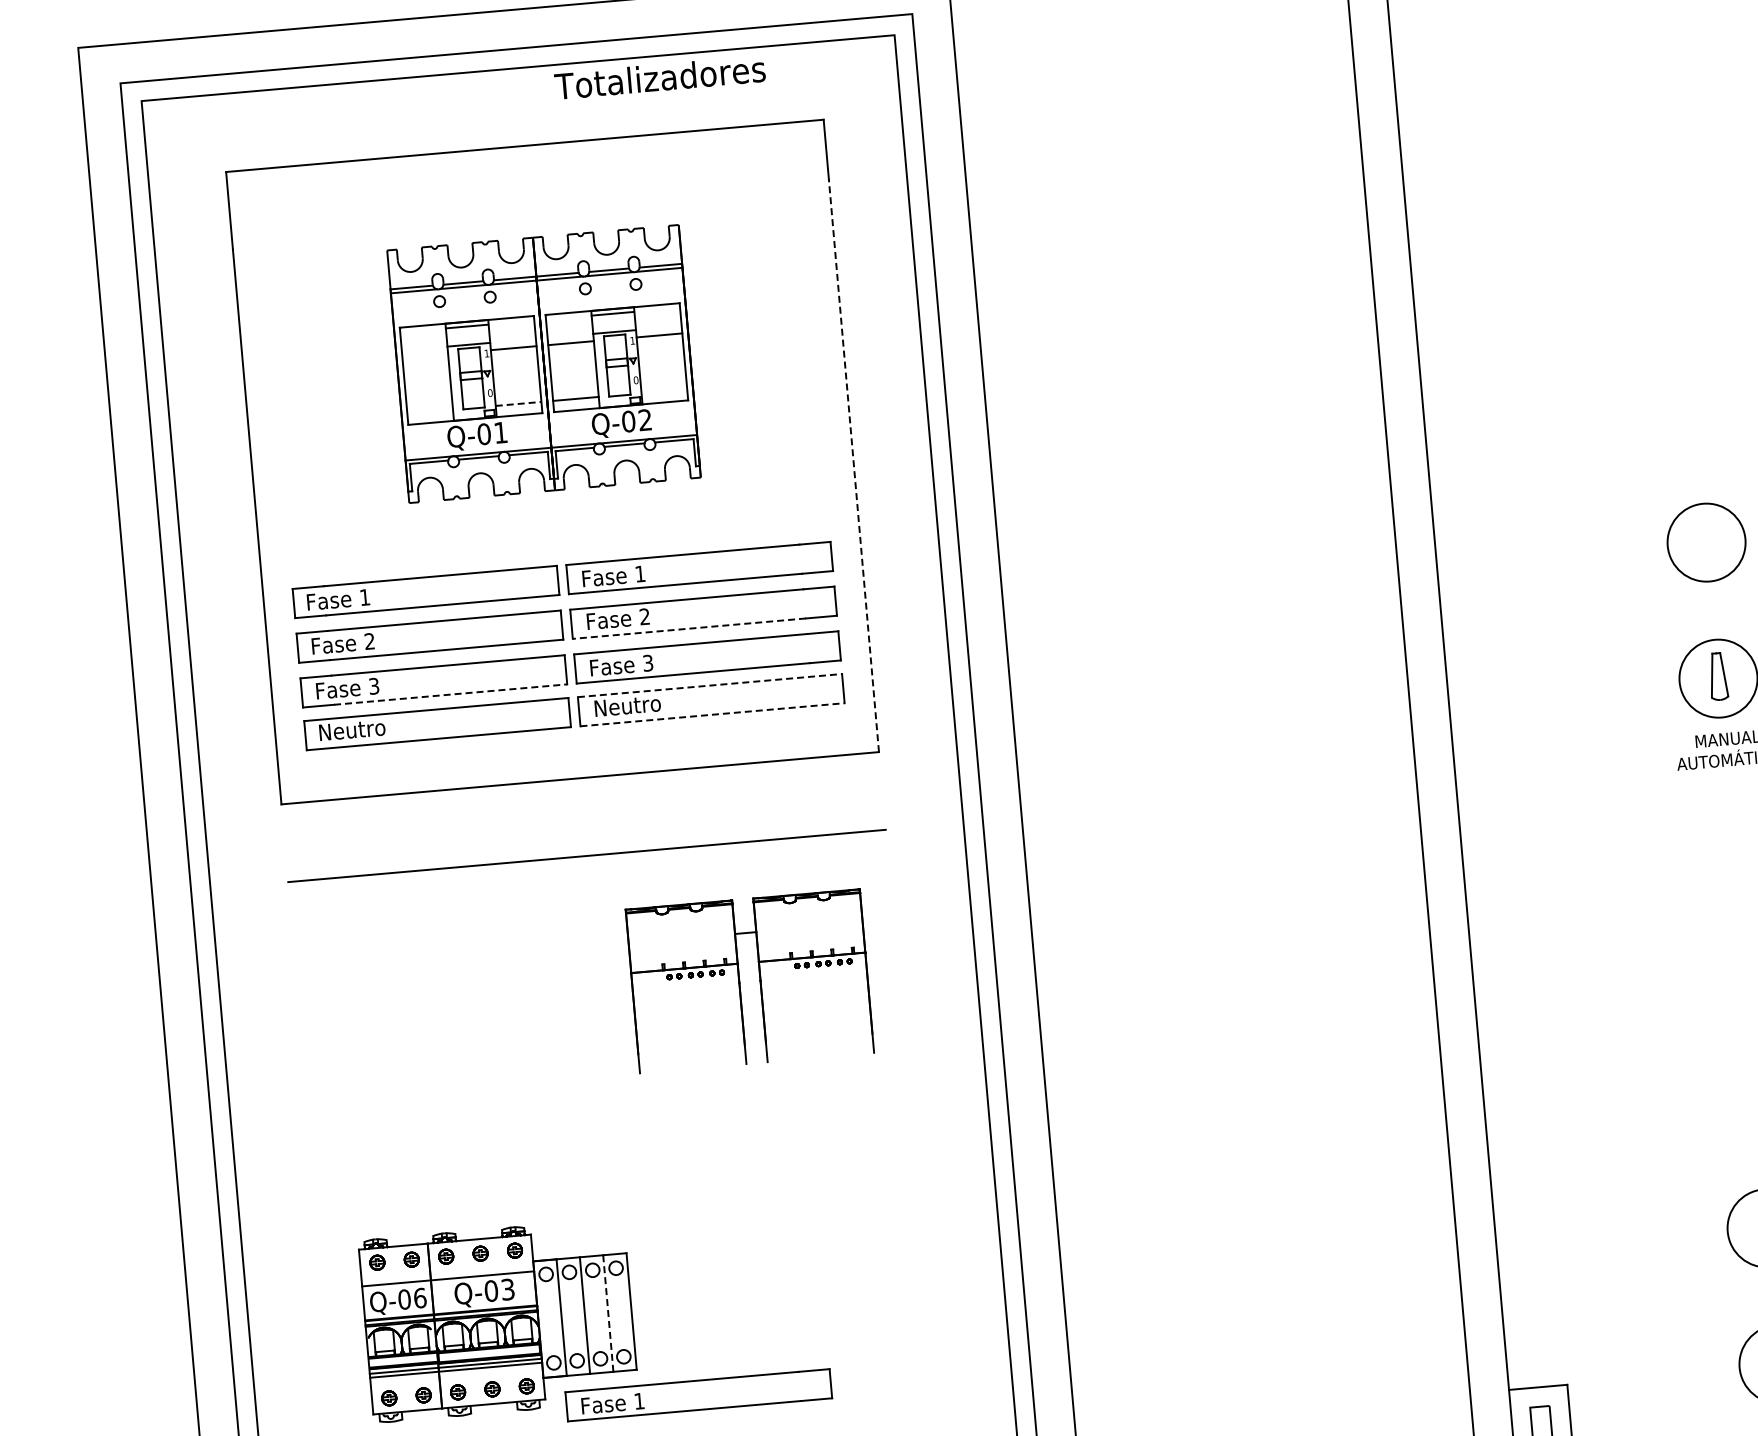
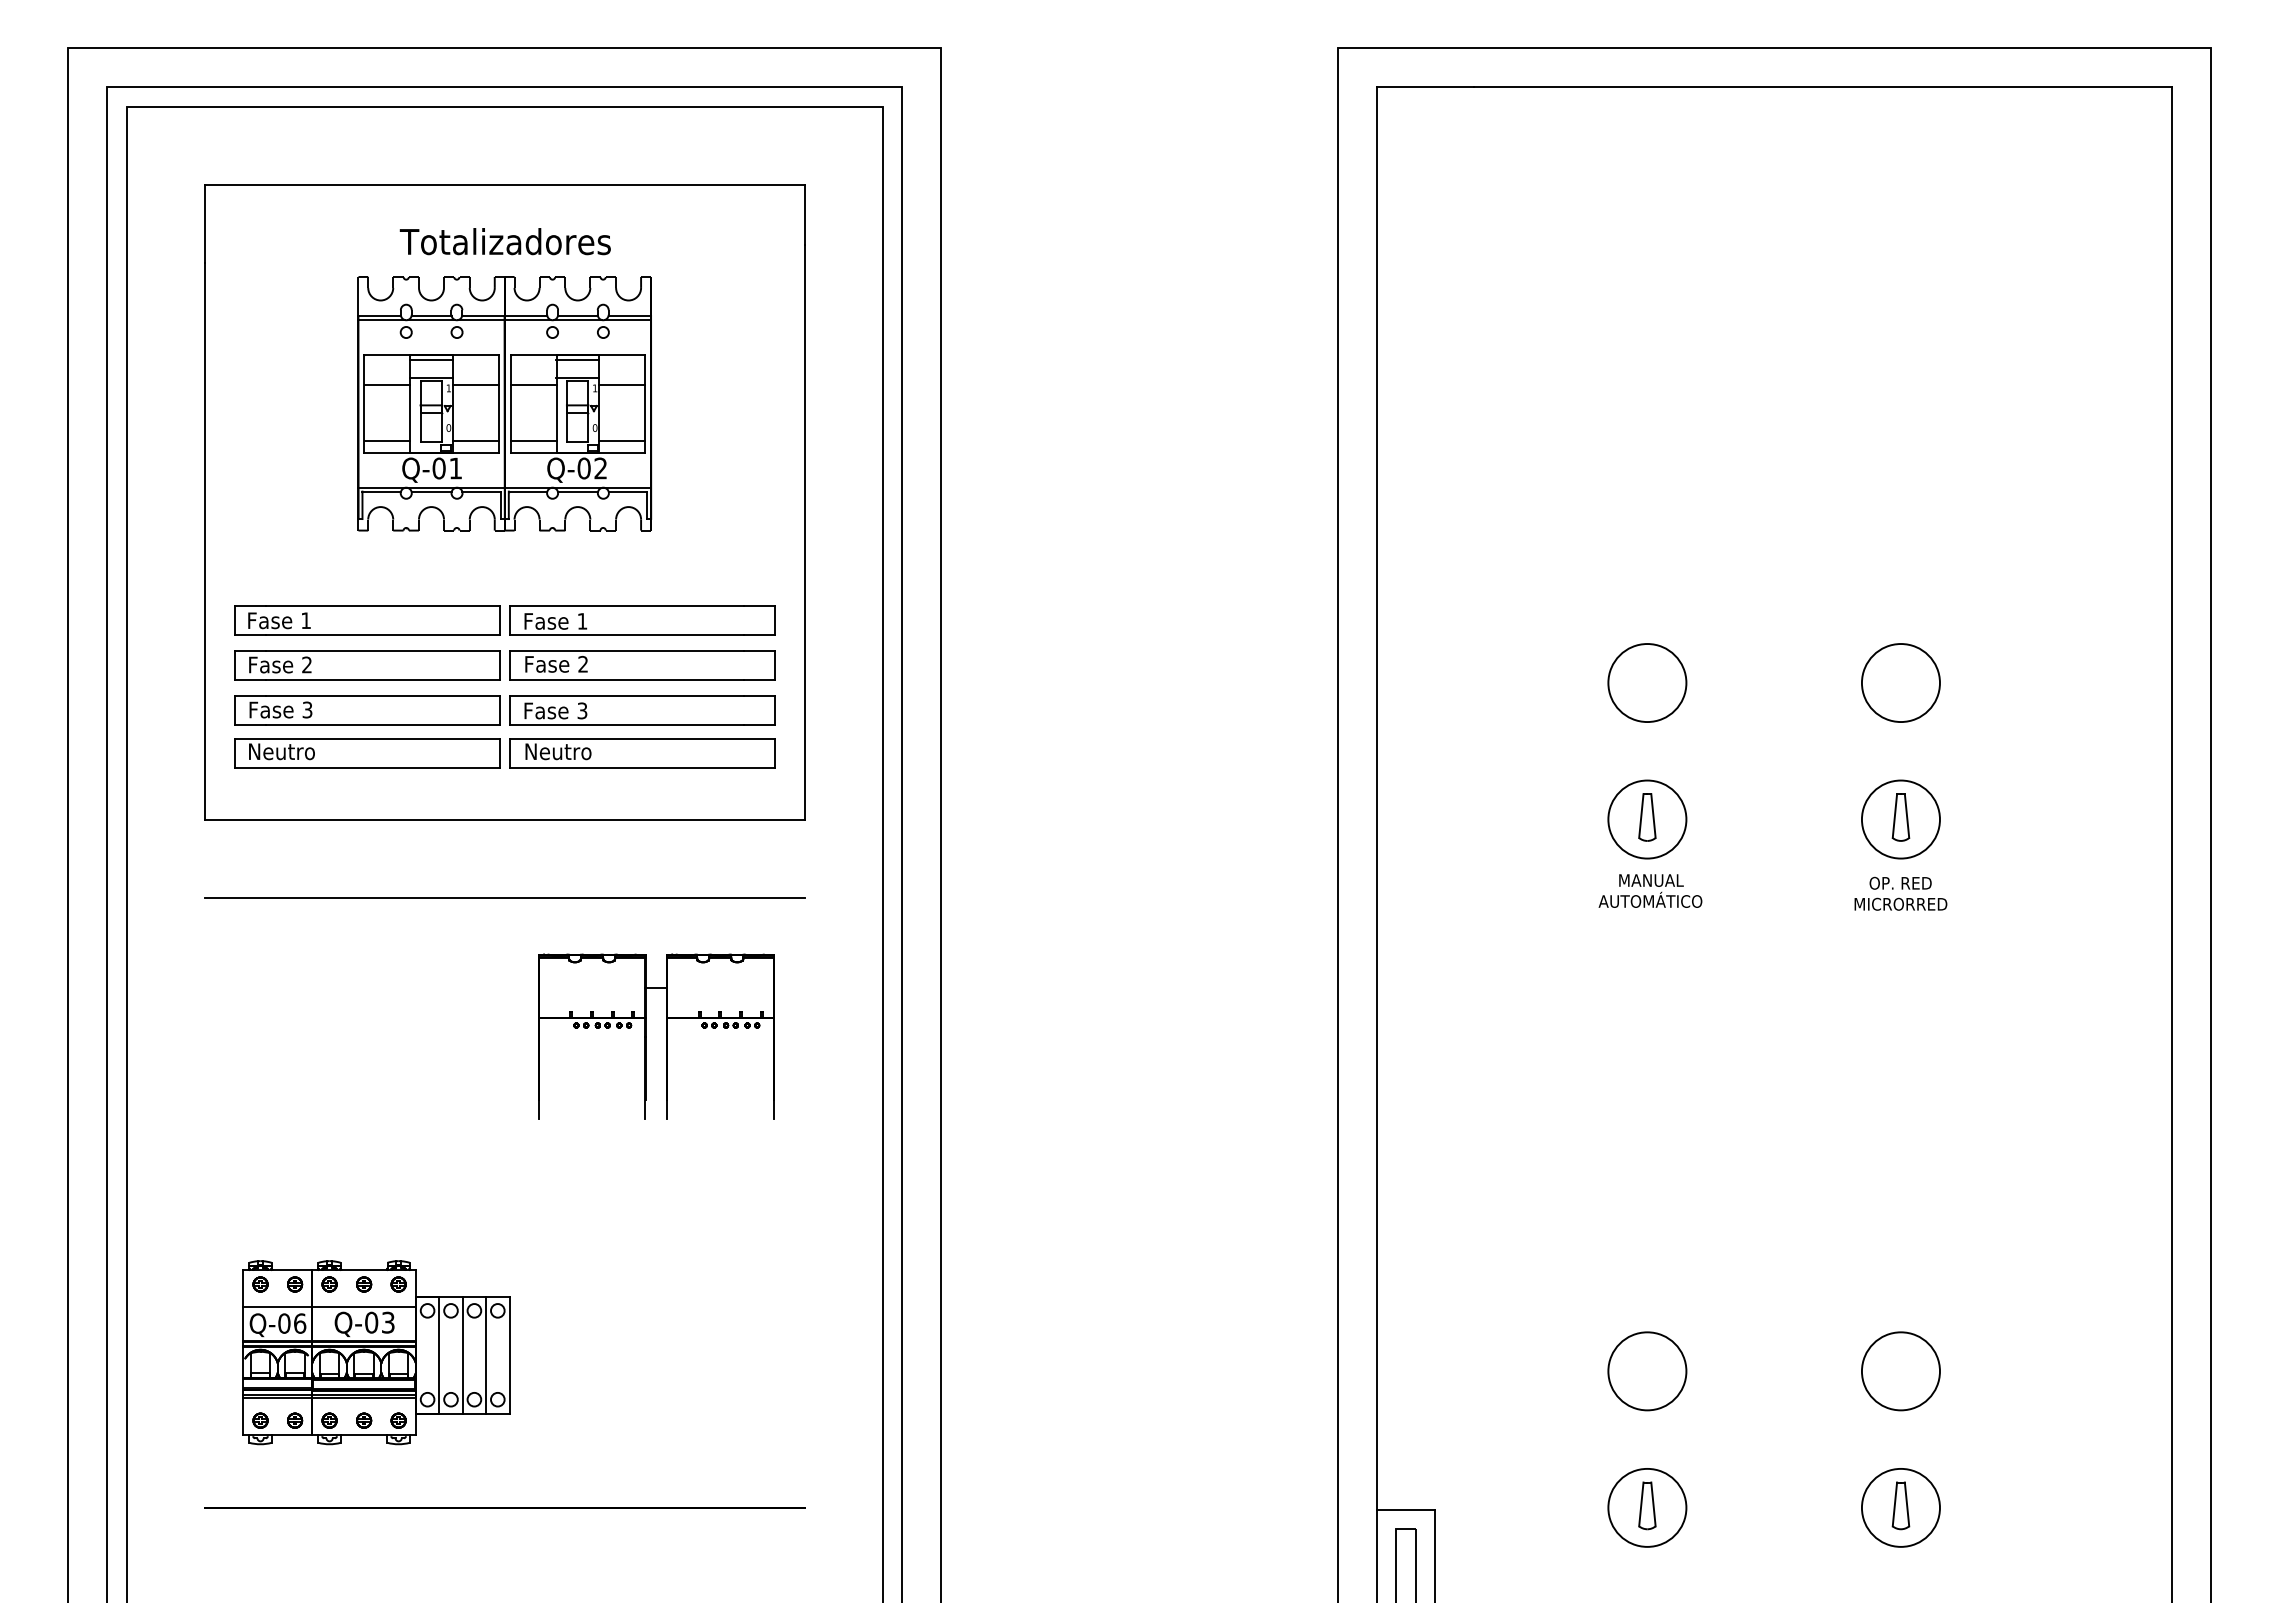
text: (659, 77) -> (504, 241), moved
line: (425, 356) -> (387, 385), added
line: (664, 391) -> (622, 441), added
line: (519, 404) -> (476, 441), dashed -> solid
line: (430, 411) -> (387, 441), added
line: (853, 466) -> (804, 532), dashed -> solid
line: (689, 629) -> (626, 680), dashed -> solid
line: (710, 685) -> (642, 738), dashed -> solid
line: (451, 694) -> (383, 724), dashed -> solid
line: (712, 714) -> (642, 767), dashed -> solid
line: (608, 1313) -> (486, 1355), dashed -> solid
part: (699, 1395) -> (569, 1444), removed

